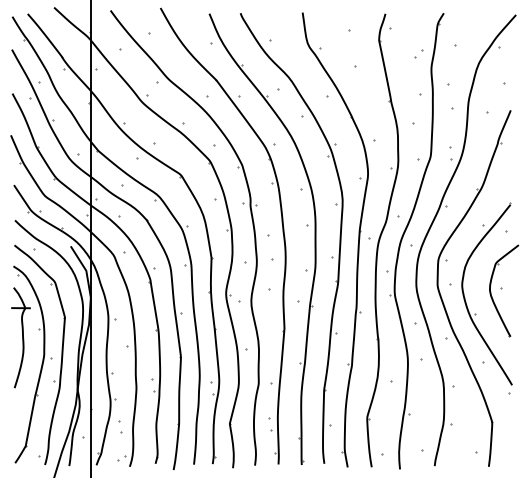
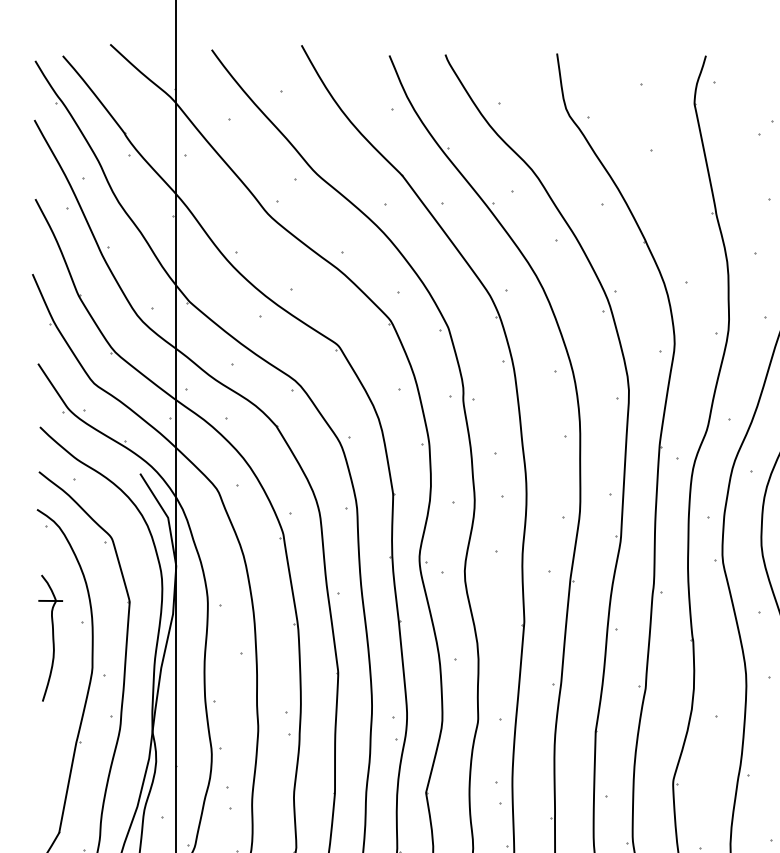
part: (20, 337) -> (49, 637), size x0.7

